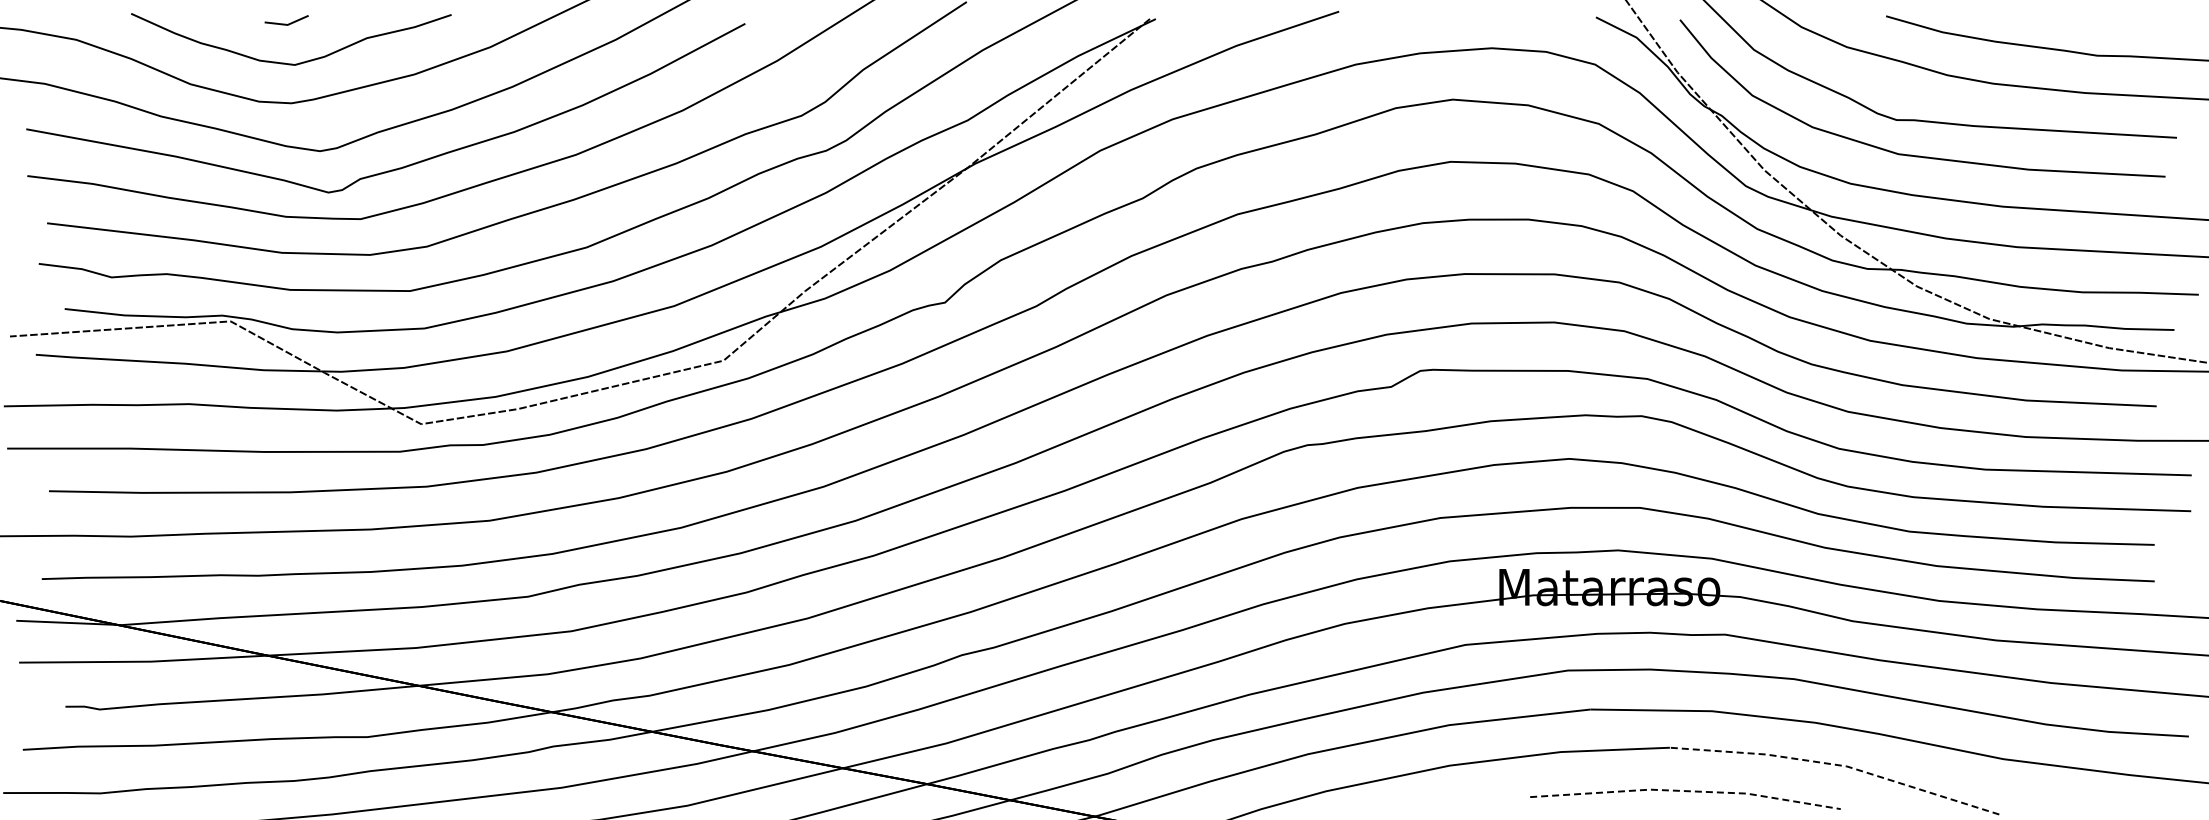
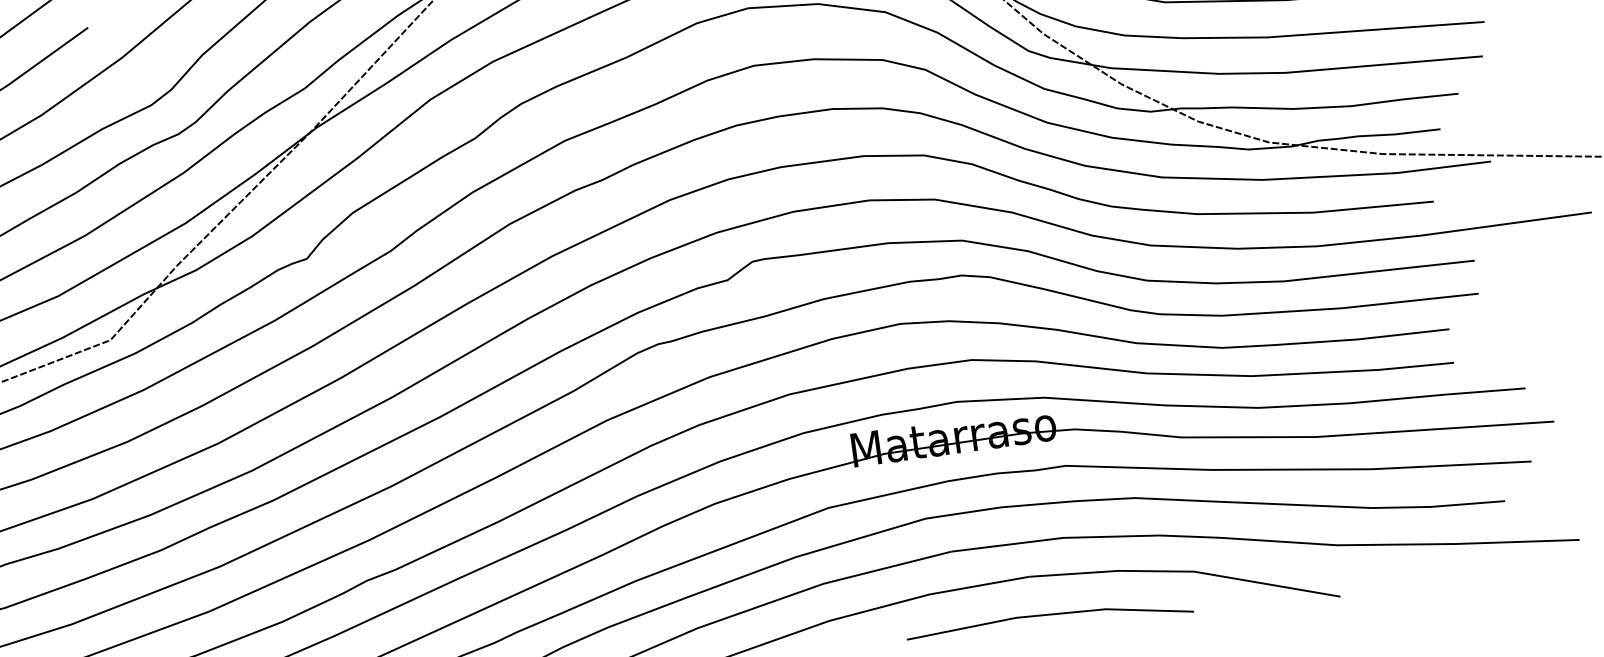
line: (1837, 764) -> (1185, 571), dashed -> solid
line: (1685, 791) -> (1049, 615), dashed -> solid

